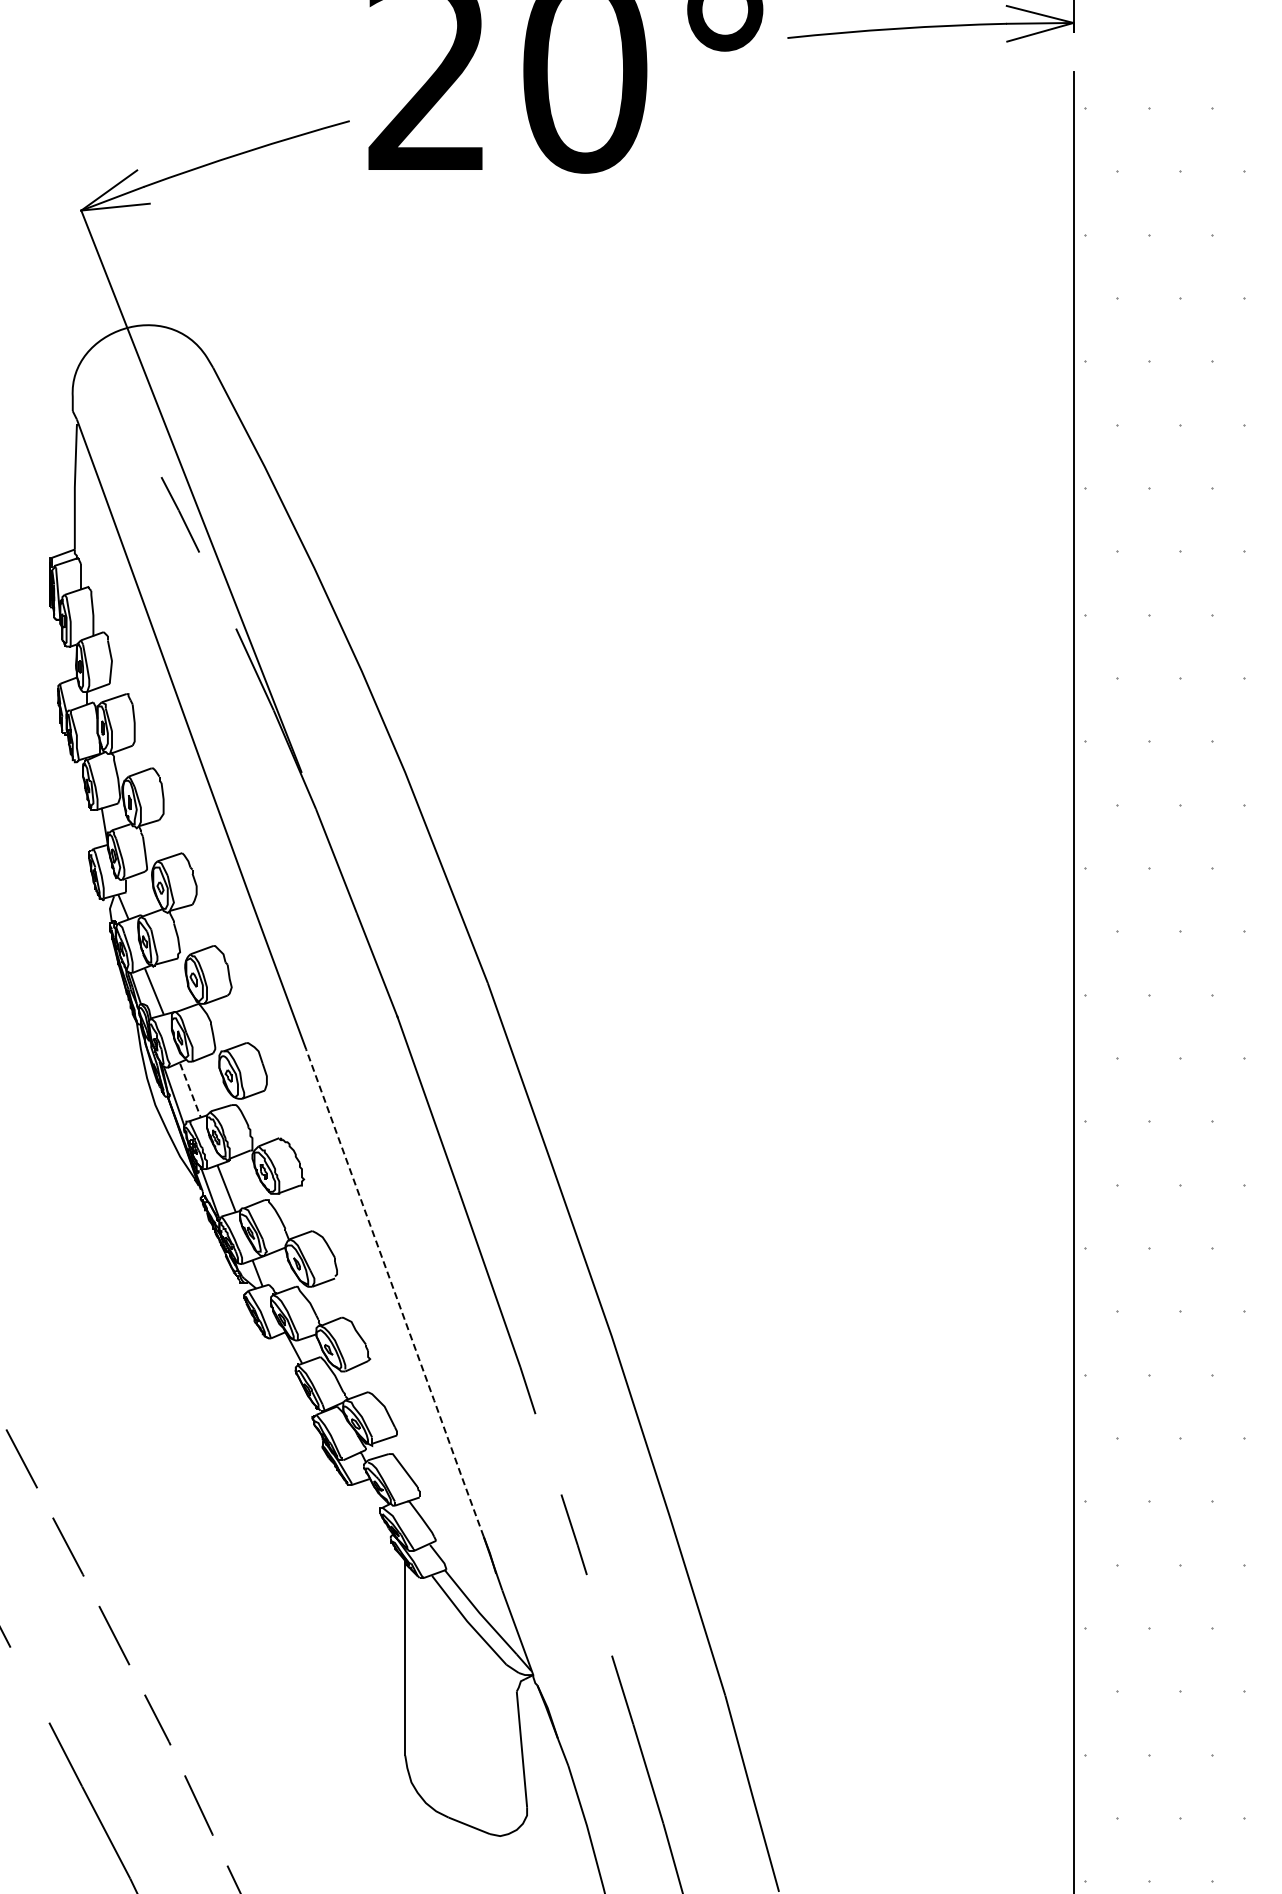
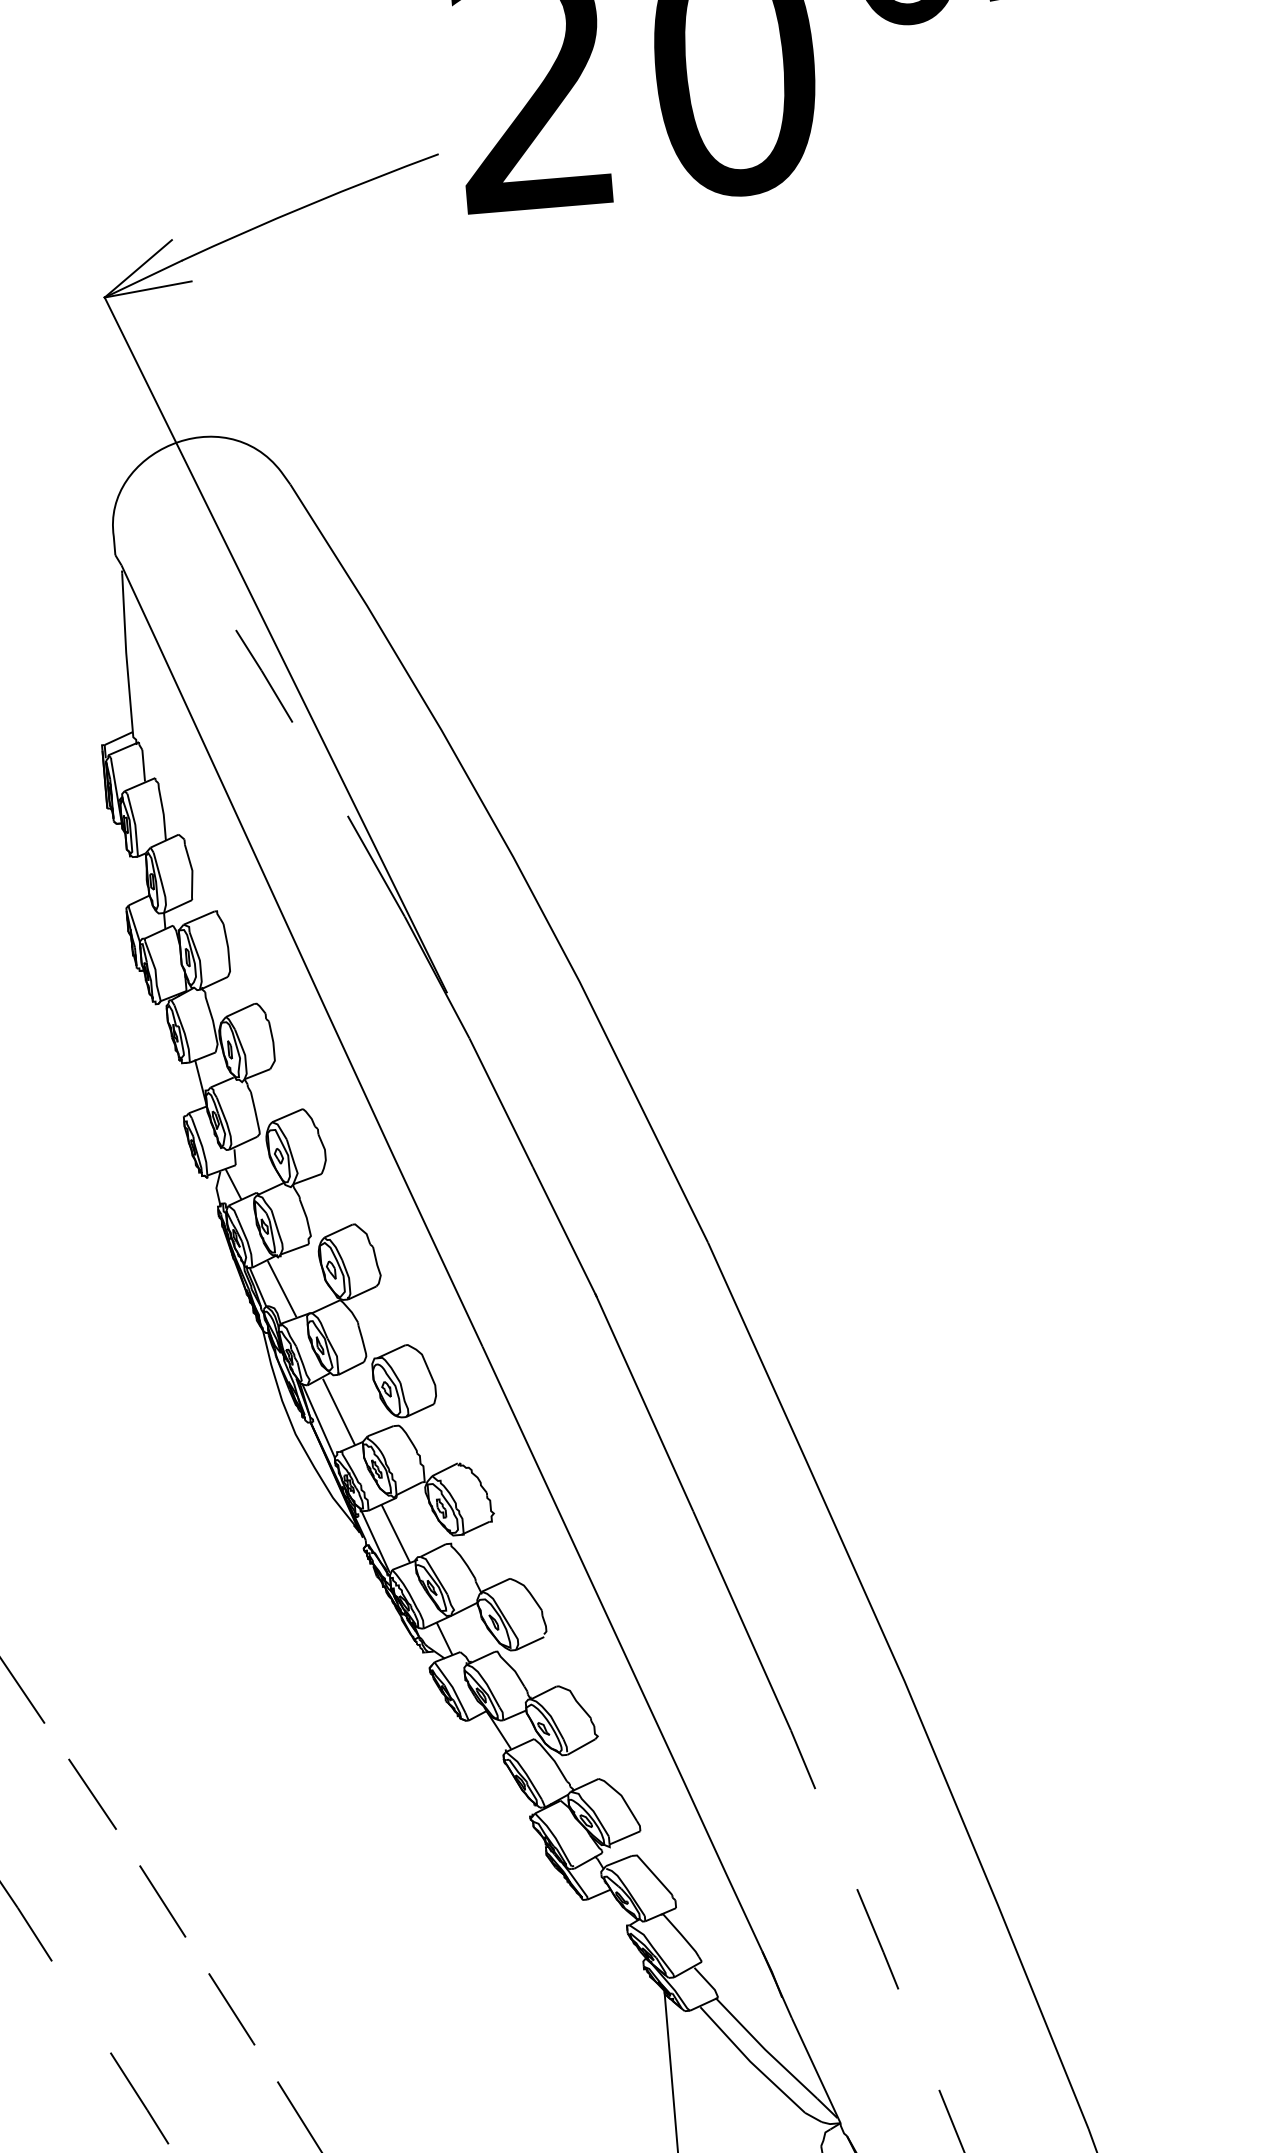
line: (190, 1090) -> (339, 1411), dashed -> solid
line: (395, 1294) -> (623, 1650), dashed -> solid

